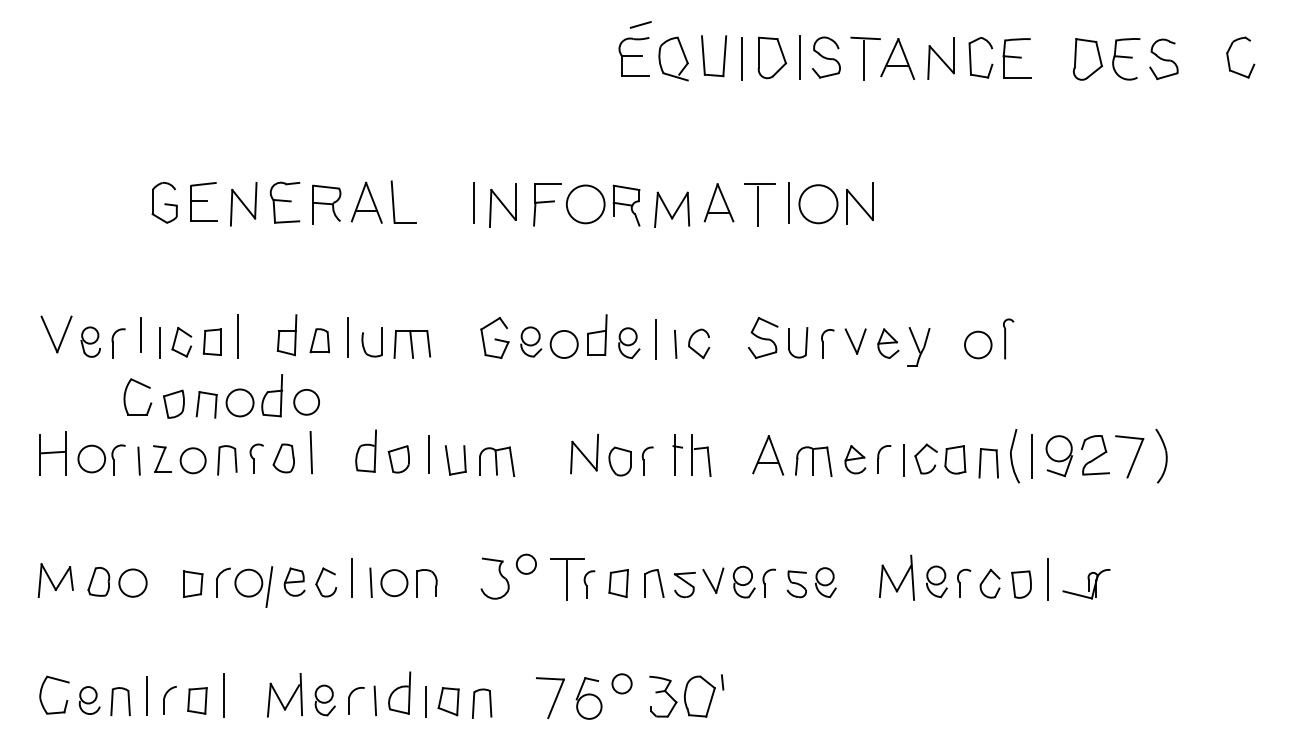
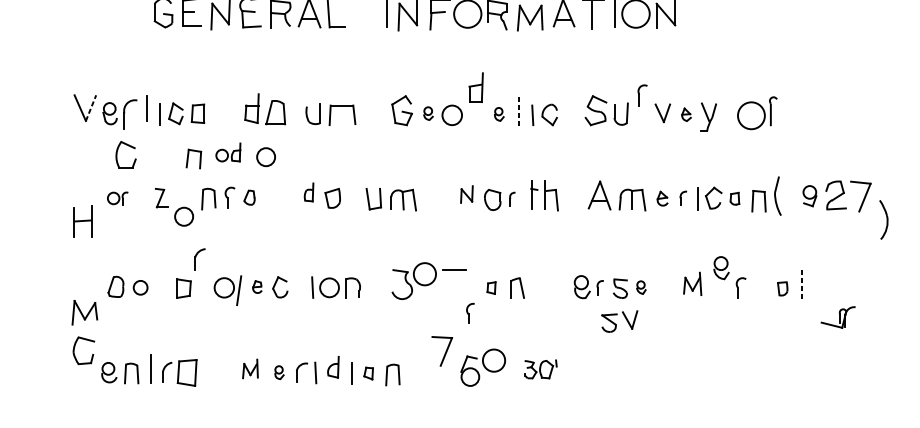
line: (64, 334) -> (91, 108), solid -> dashed
part: (597, 334) -> (476, 87), moved
line: (238, 336) -> (216, 109), removed
line: (347, 337) -> (295, 110), removed
line: (656, 339) -> (518, 111), solid -> dashed
part: (319, 340) -> (275, 112), size x1.4
part: (531, 341) -> (428, 113), size x0.6
part: (629, 342) -> (499, 113), size x0.6
part: (118, 343) -> (130, 114), size x1.4
line: (411, 343) -> (341, 114), removed
part: (827, 343) -> (642, 95), moved
part: (888, 343) -> (686, 114), size x0.6
circle: (978, 344) -> (751, 115), size x1.4
part: (126, 392) -> (117, 151), moved
part: (254, 395) -> (228, 152), size x0.6
part: (173, 403) -> (169, 158), removed
part: (365, 450) -> (308, 192), size x0.6
line: (311, 452) -> (269, 193), removed
part: (52, 453) -> (82, 221), moved
part: (584, 453) -> (466, 194), size x0.6
line: (428, 454) -> (354, 194), removed
line: (1032, 455) -> (790, 195), removed
part: (1161, 455) -> (883, 219), moved
part: (1058, 456) -> (809, 196), size x0.7
part: (283, 458) -> (249, 197), size x0.7
part: (101, 459) -> (117, 198), size x0.6
part: (855, 459) -> (662, 198), size x0.7
part: (884, 459) -> (683, 198), size x0.7
part: (955, 459) -> (734, 198), size x0.6
line: (138, 460) -> (144, 199), removed
circle: (192, 460) -> (183, 216), moved
part: (647, 460) -> (512, 199), size x0.7
circle: (526, 563) -> (424, 273), size x1.6
line: (351, 577) -> (298, 283), removed
part: (896, 577) -> (692, 283), size x0.7
line: (1047, 579) -> (801, 285), solid -> dashed
part: (55, 580) -> (84, 312), moved
line: (566, 580) -> (453, 285), removed
part: (294, 581) -> (257, 286), size x0.6
part: (936, 581) -> (721, 267), moved
circle: (132, 582) -> (140, 287), size x0.7
part: (223, 582) -> (200, 259), moved
part: (698, 582) -> (619, 321), moved
part: (769, 582) -> (600, 287), size x0.7
part: (825, 582) -> (641, 287), size x0.6
part: (618, 583) -> (491, 288), size x0.6
part: (989, 583) -> (759, 288), removed
part: (589, 584) -> (470, 313), moved
part: (1021, 584) -> (782, 288), size x0.7
part: (1086, 584) -> (838, 317), moved
circle: (621, 683) -> (493, 360), size x1.6
part: (42, 689) -> (75, 346), moved
part: (399, 692) -> (333, 366), size x0.7
line: (223, 694) -> (206, 368), removed
part: (284, 695) -> (250, 369), size x0.6
part: (686, 695) -> (540, 369), size x0.6
part: (550, 697) -> (442, 350), moved
part: (197, 700) -> (187, 372), size x1.4
part: (324, 700) -> (279, 372), size x0.6
part: (448, 701) -> (368, 373), size x0.6

